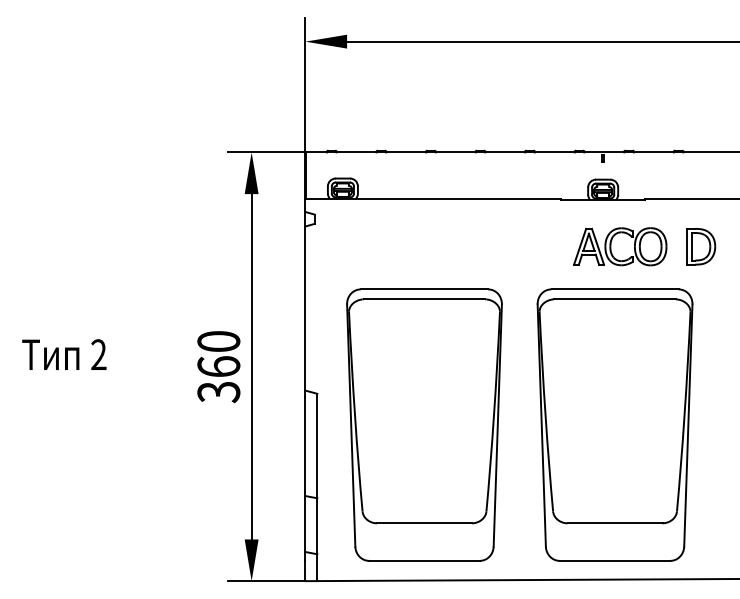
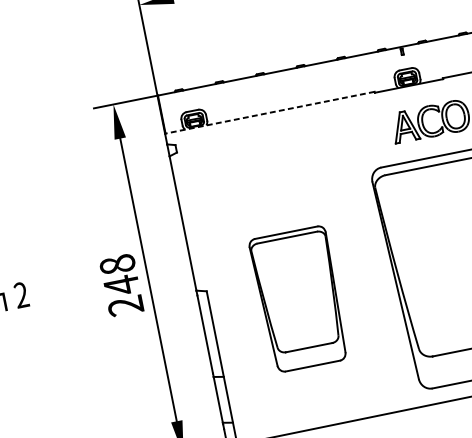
line: (432, 198) -> (269, 112), solid -> dashed
text: (218, 367) -> (121, 285), 360 -> 248
part: (424, 424) -> (299, 298), size x0.6

